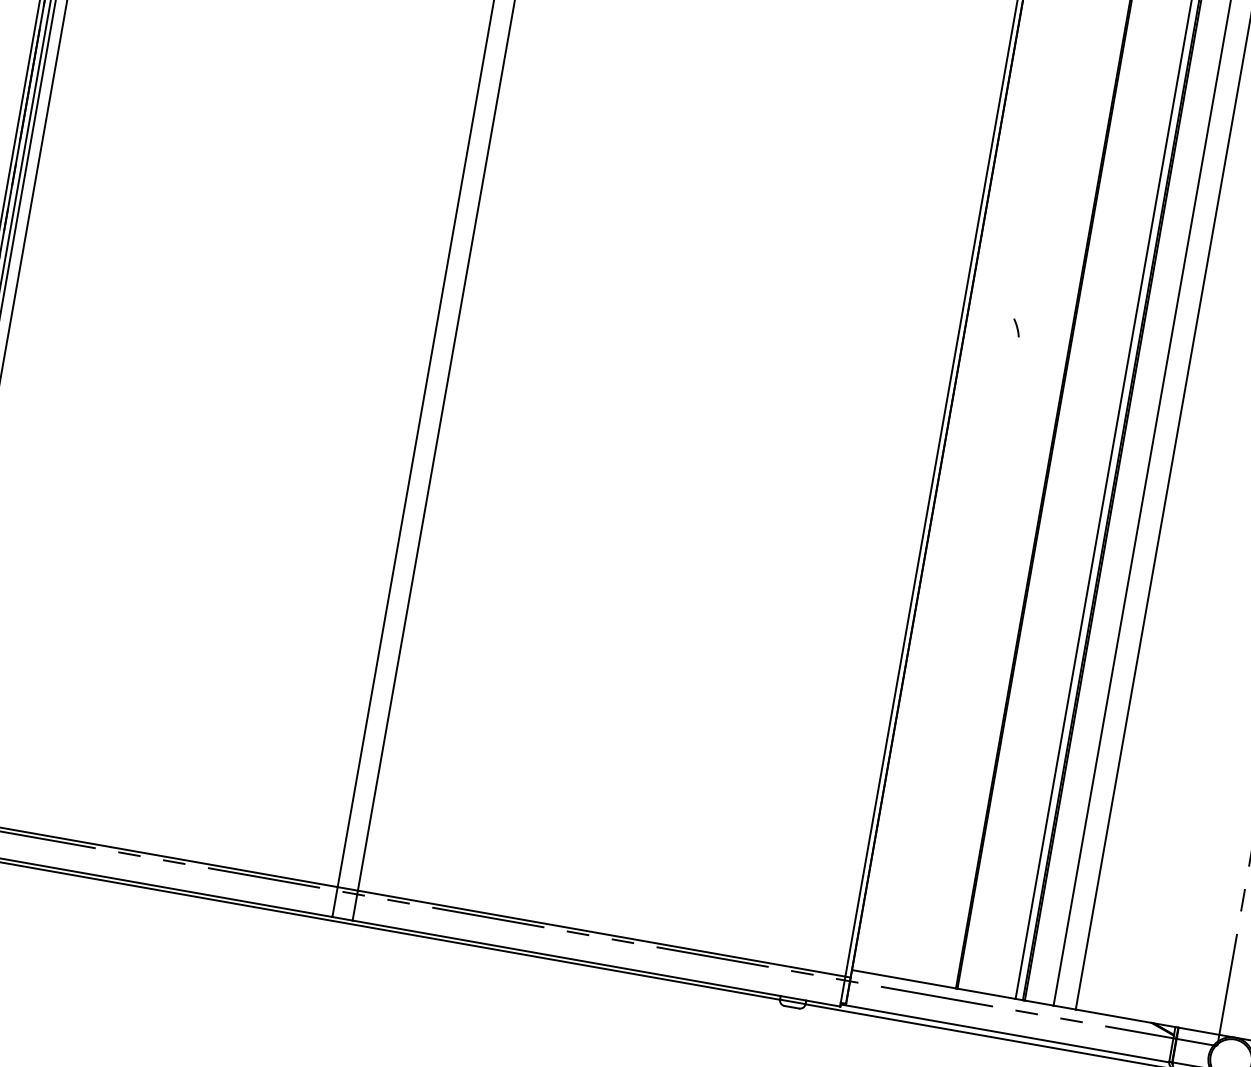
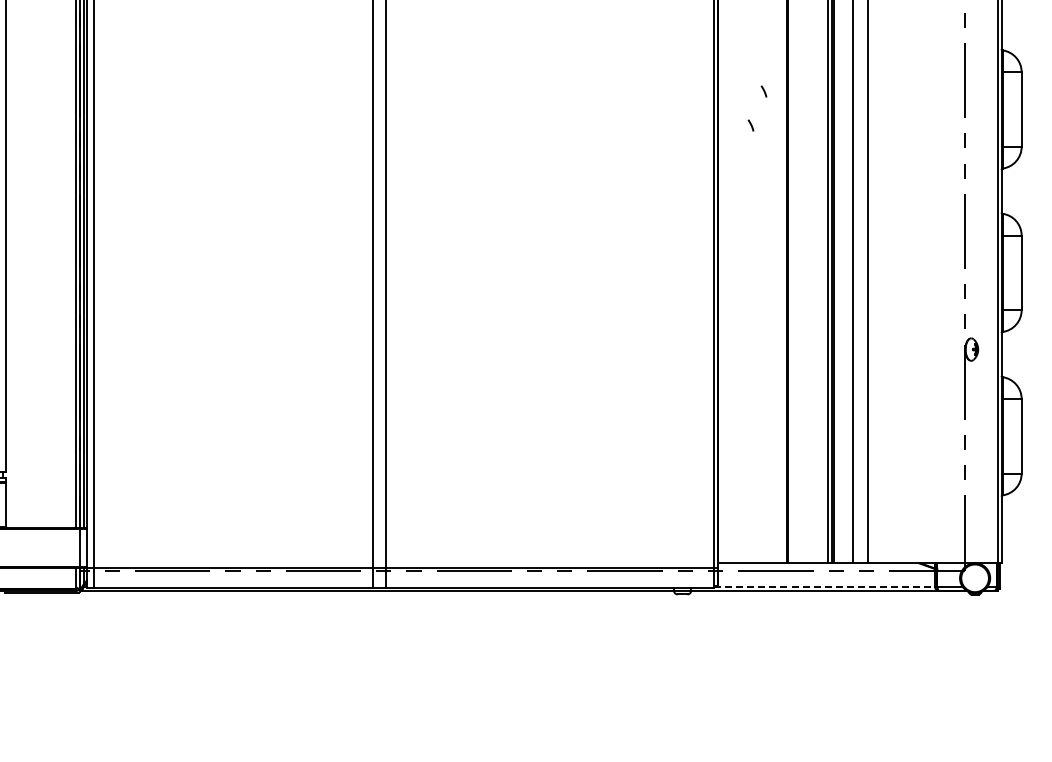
curve: (1044, 280) -> (763, 91), added
line: (1006, 1032) -> (825, 586), solid -> dashed

